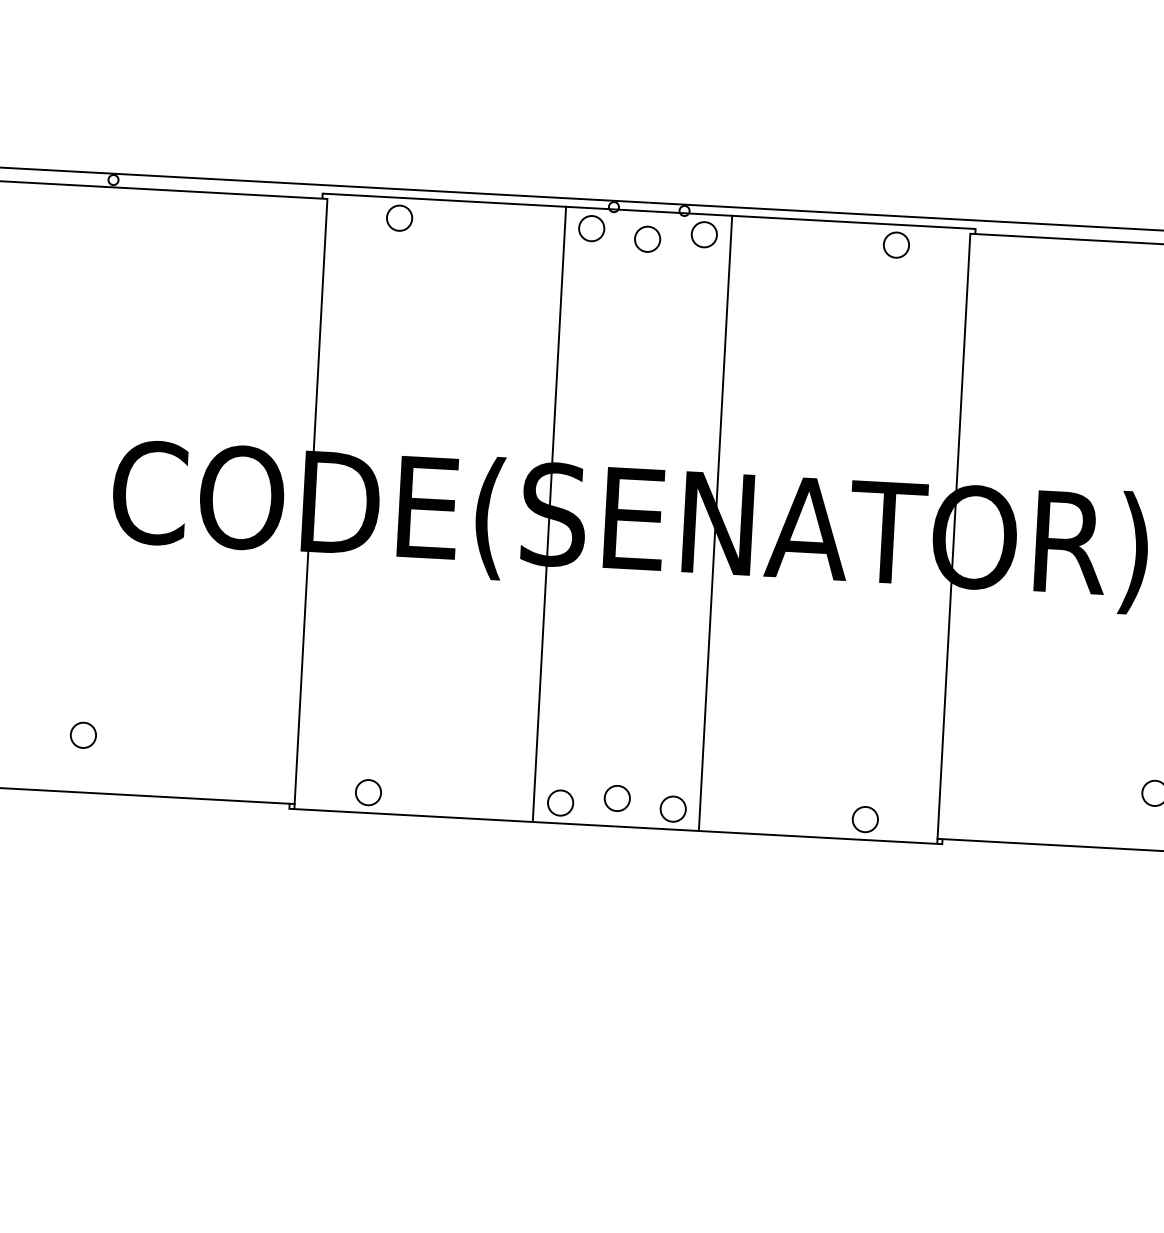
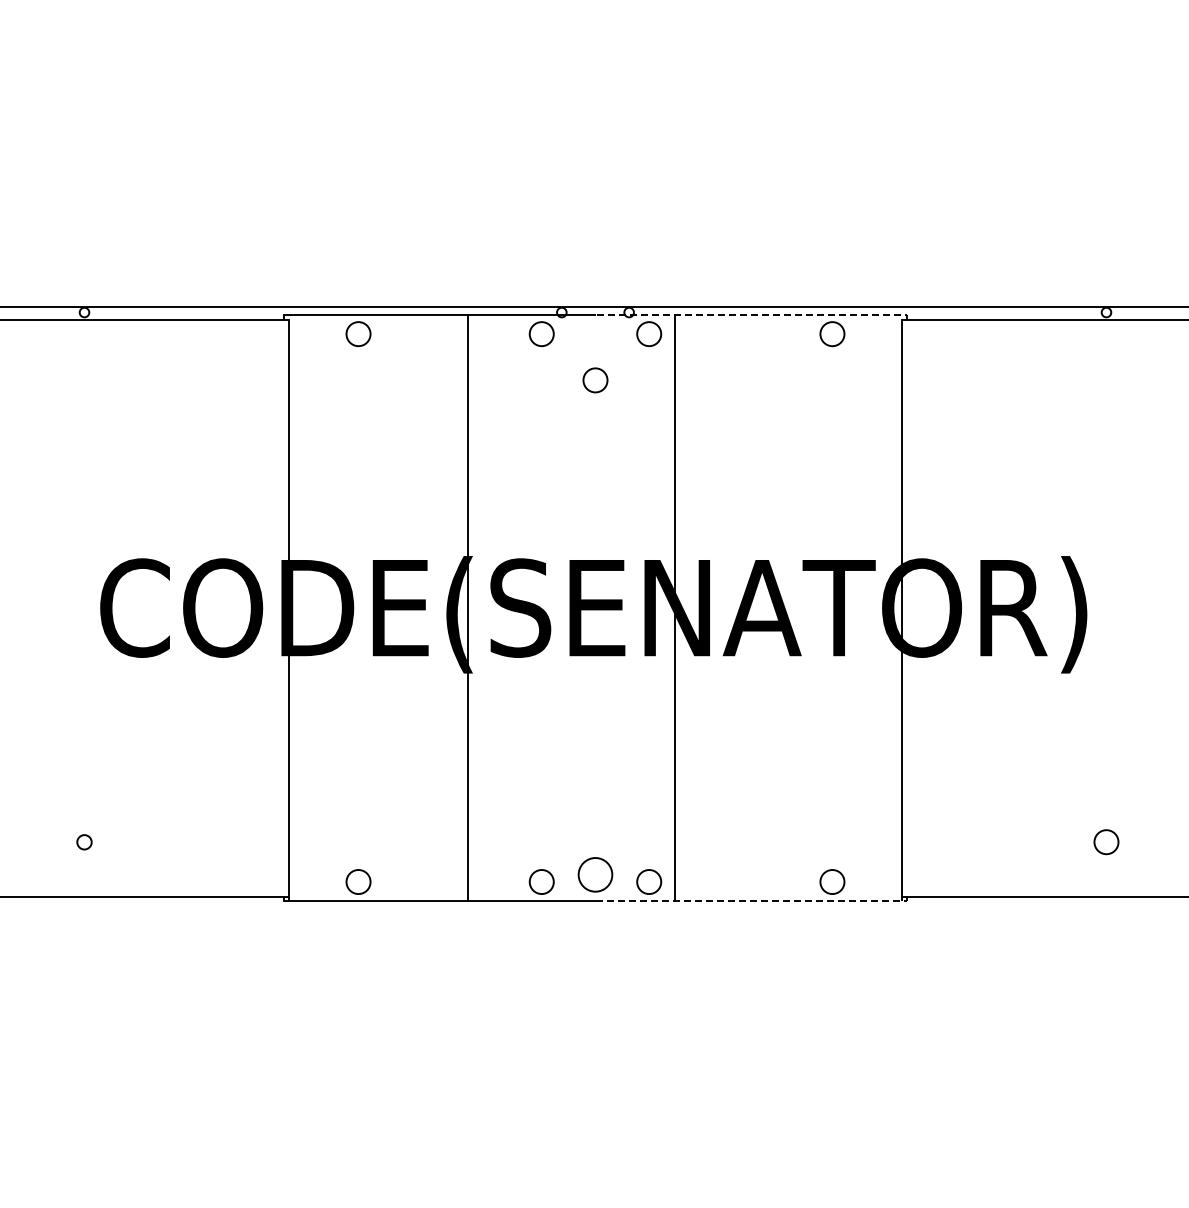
line: (815, 220) -> (754, 314), solid -> dashed
circle: (647, 239) -> (595, 380), moved
line: (549, 513) -> (468, 607), moved
circle: (83, 735) -> (84, 842), size x0.6
circle: (617, 798) -> (595, 874), size x1.4
line: (782, 835) -> (754, 901), solid -> dashed

